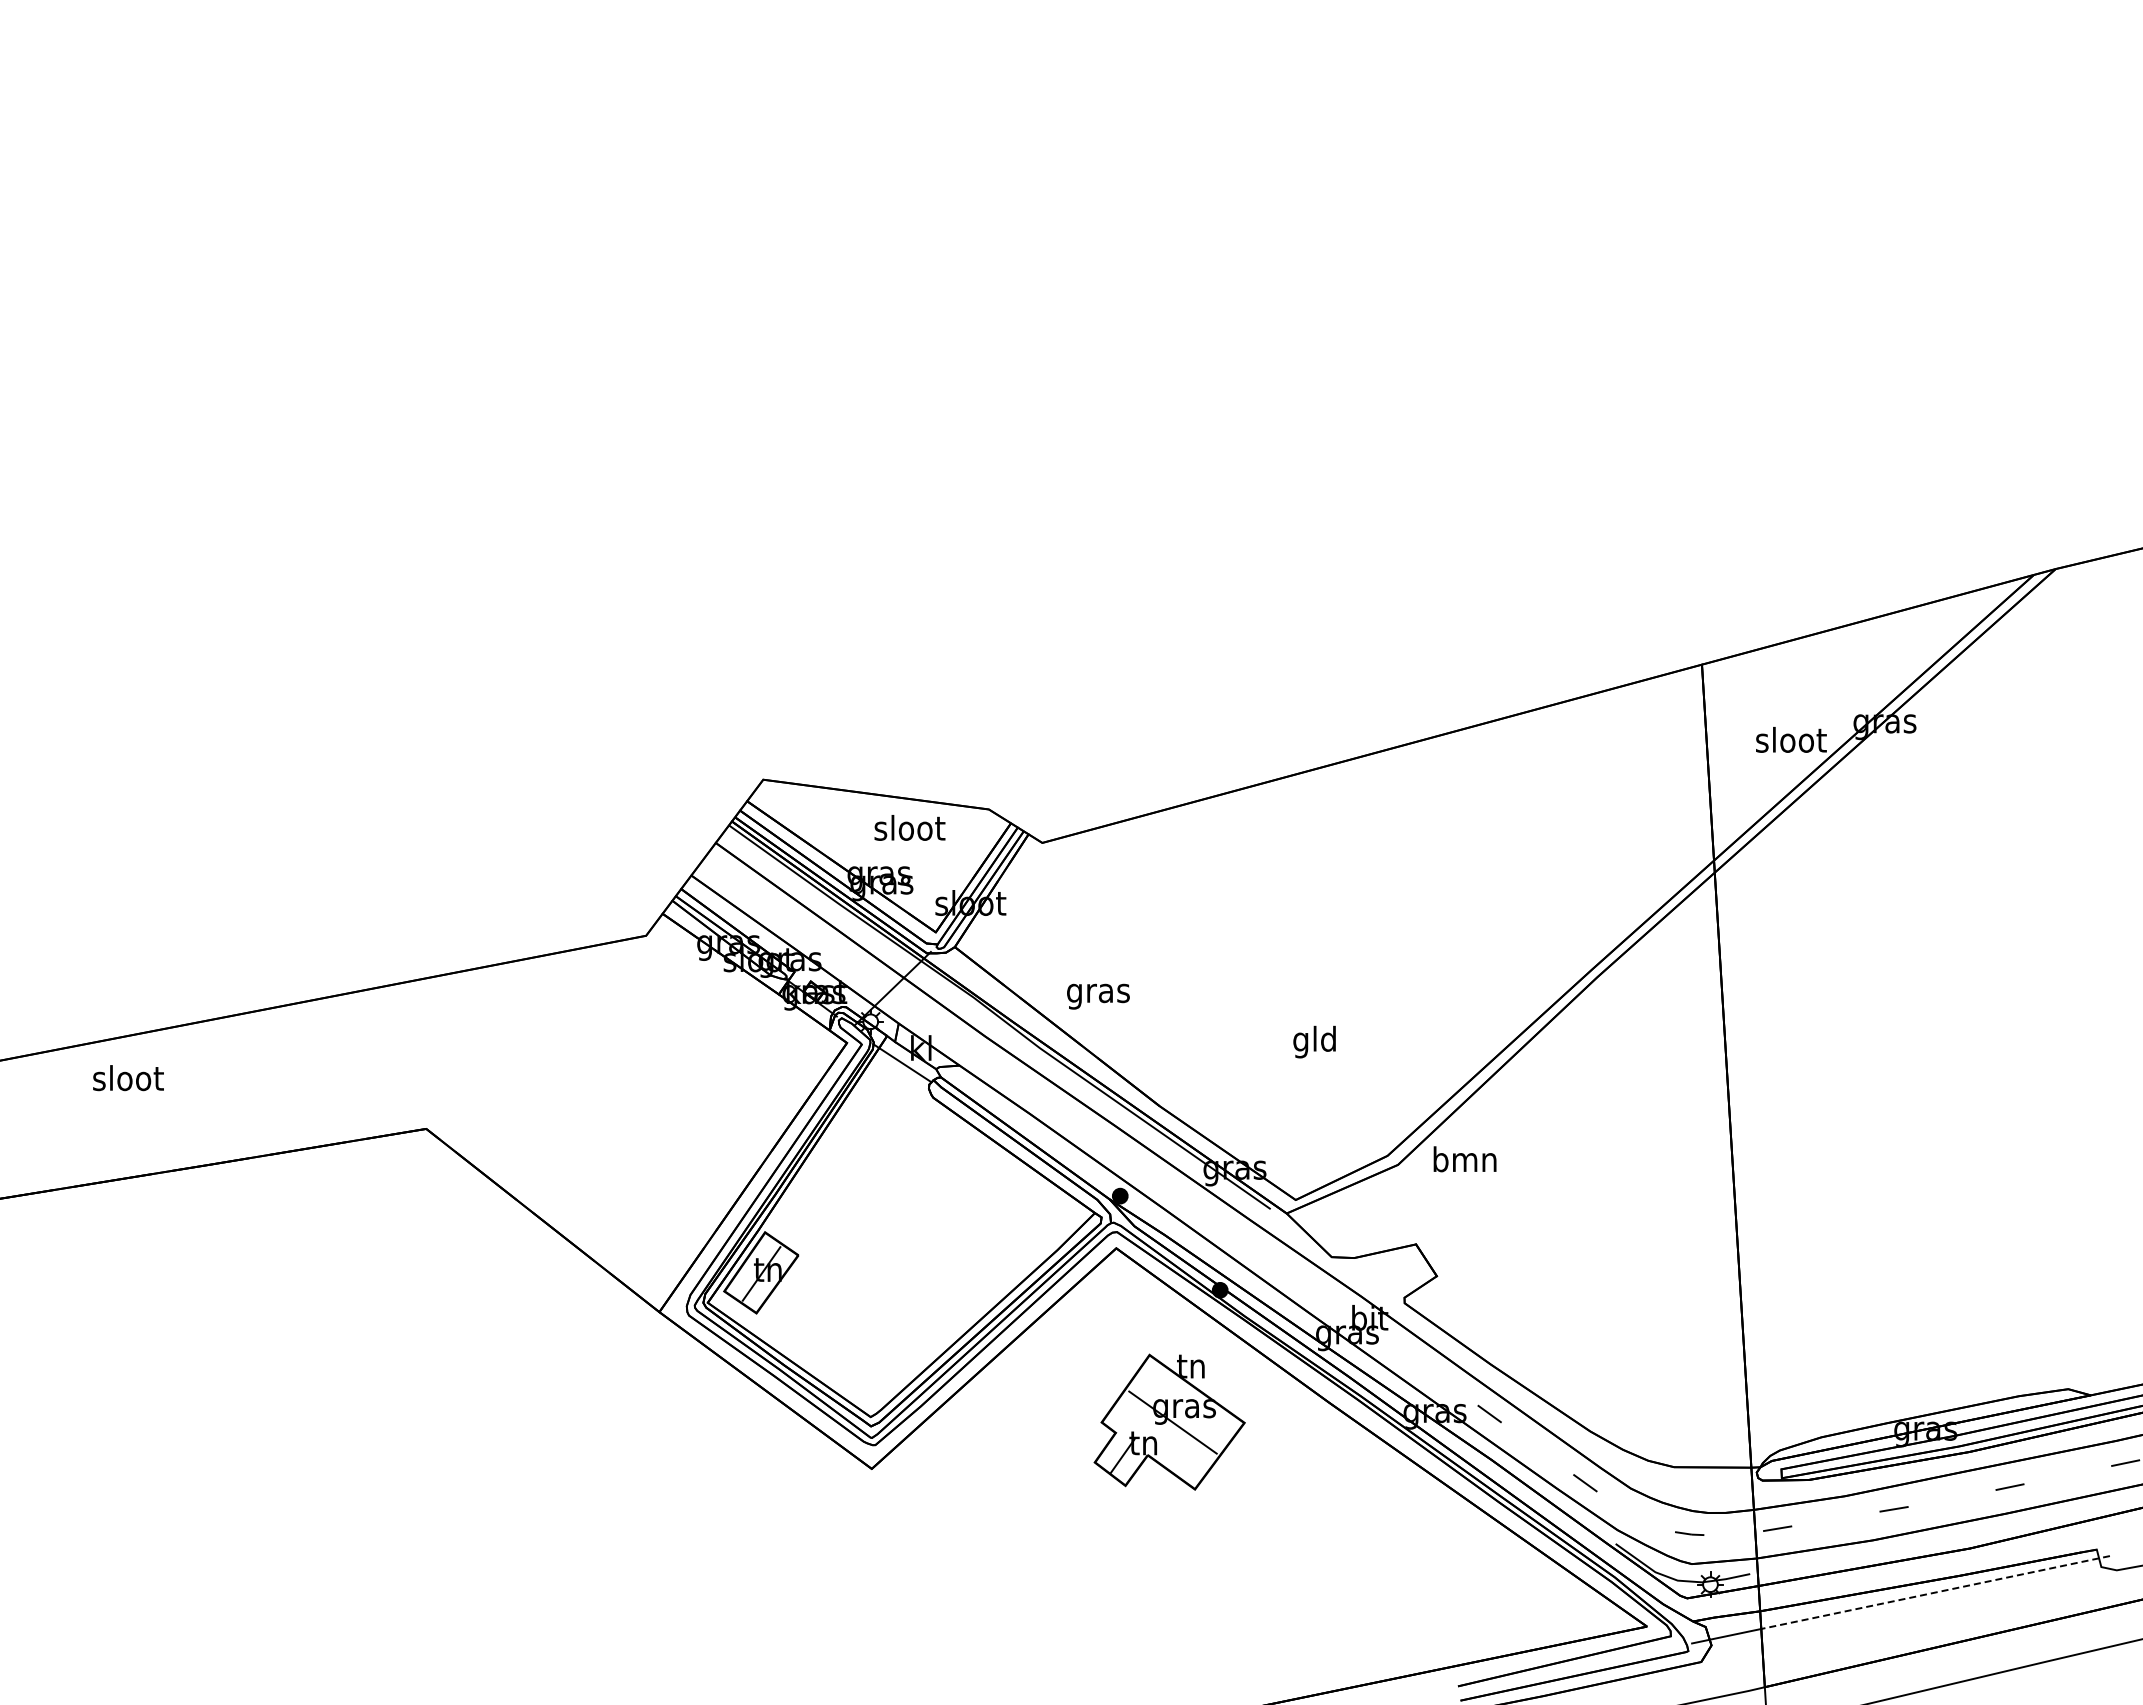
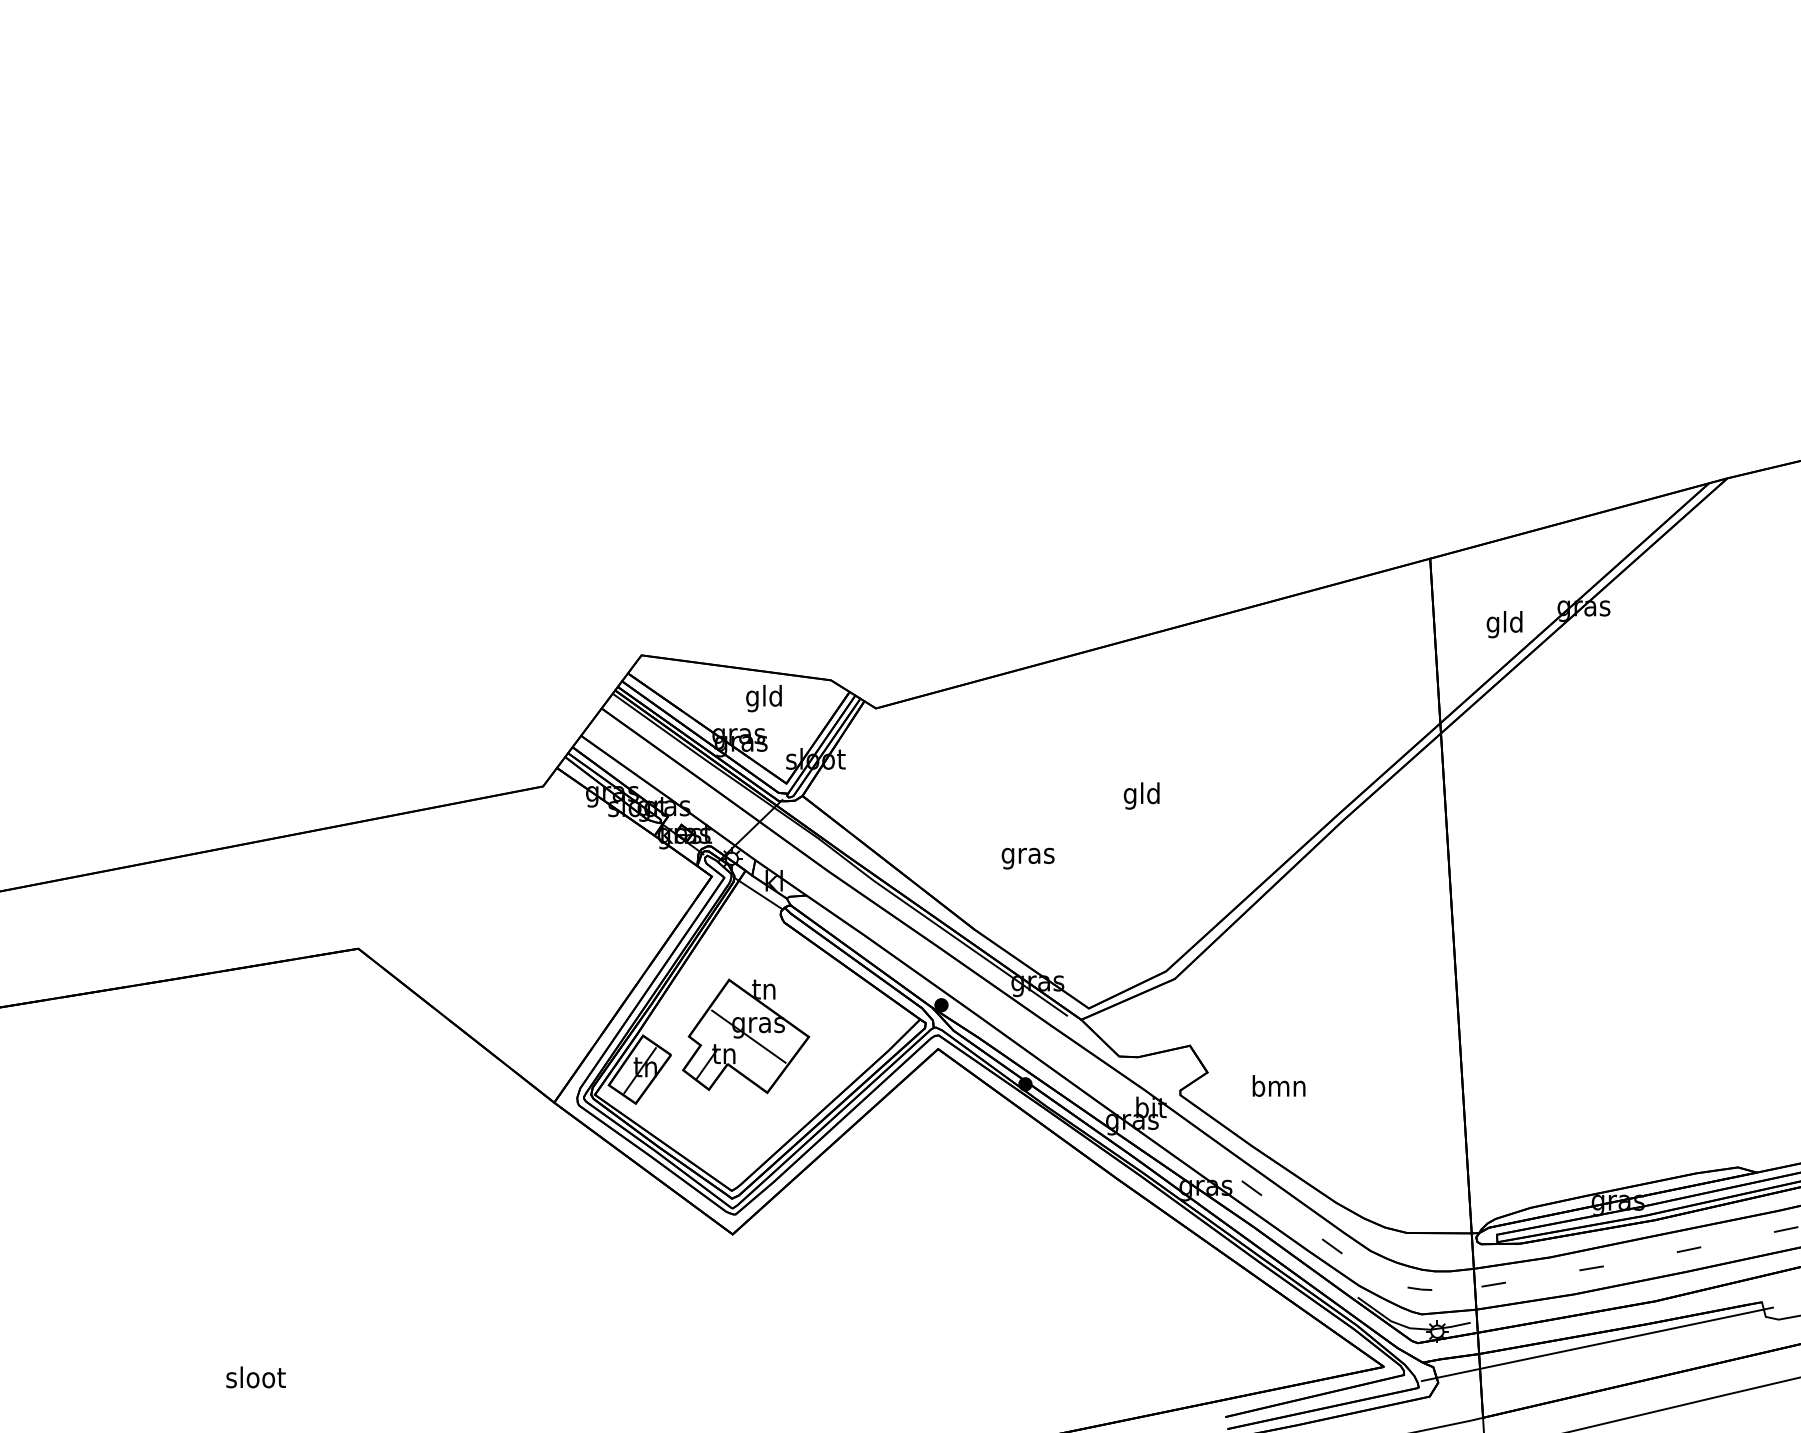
text: (1791, 742) -> (1505, 624), sloot -> gld
text: (909, 831) -> (764, 698), sloot -> gld
text: (1098, 996) -> (1028, 858), moved
text: (1314, 1041) -> (1141, 795), moved
text: (128, 1078) -> (256, 1377), moved
text: (1464, 1159) -> (1278, 1086), moved
part: (1169, 1421) -> (745, 1035), moved
line: (1935, 1592) -> (1626, 1338), dashed -> solid

